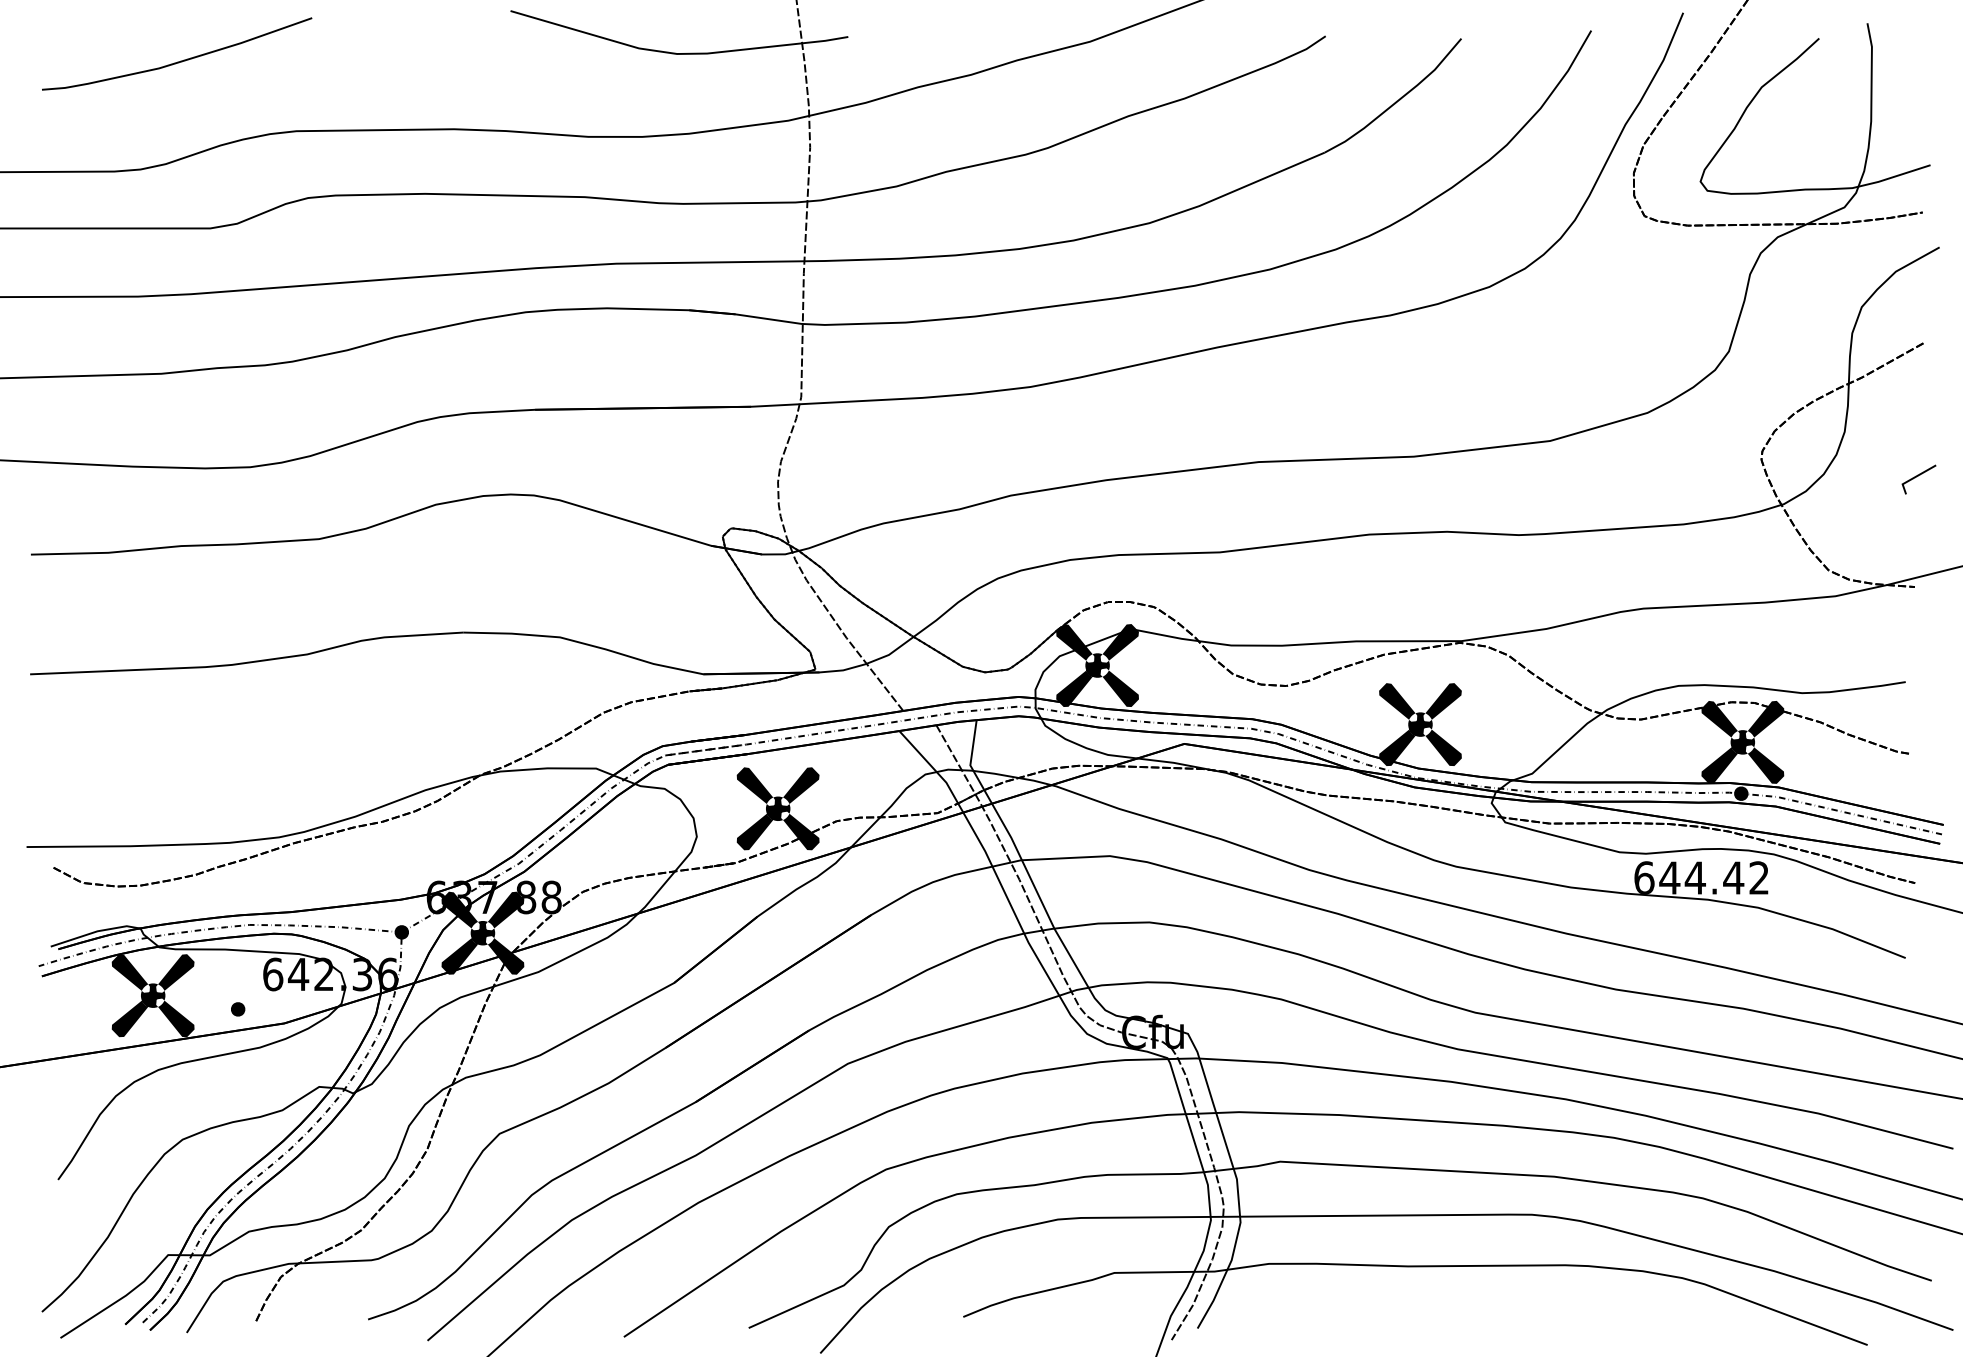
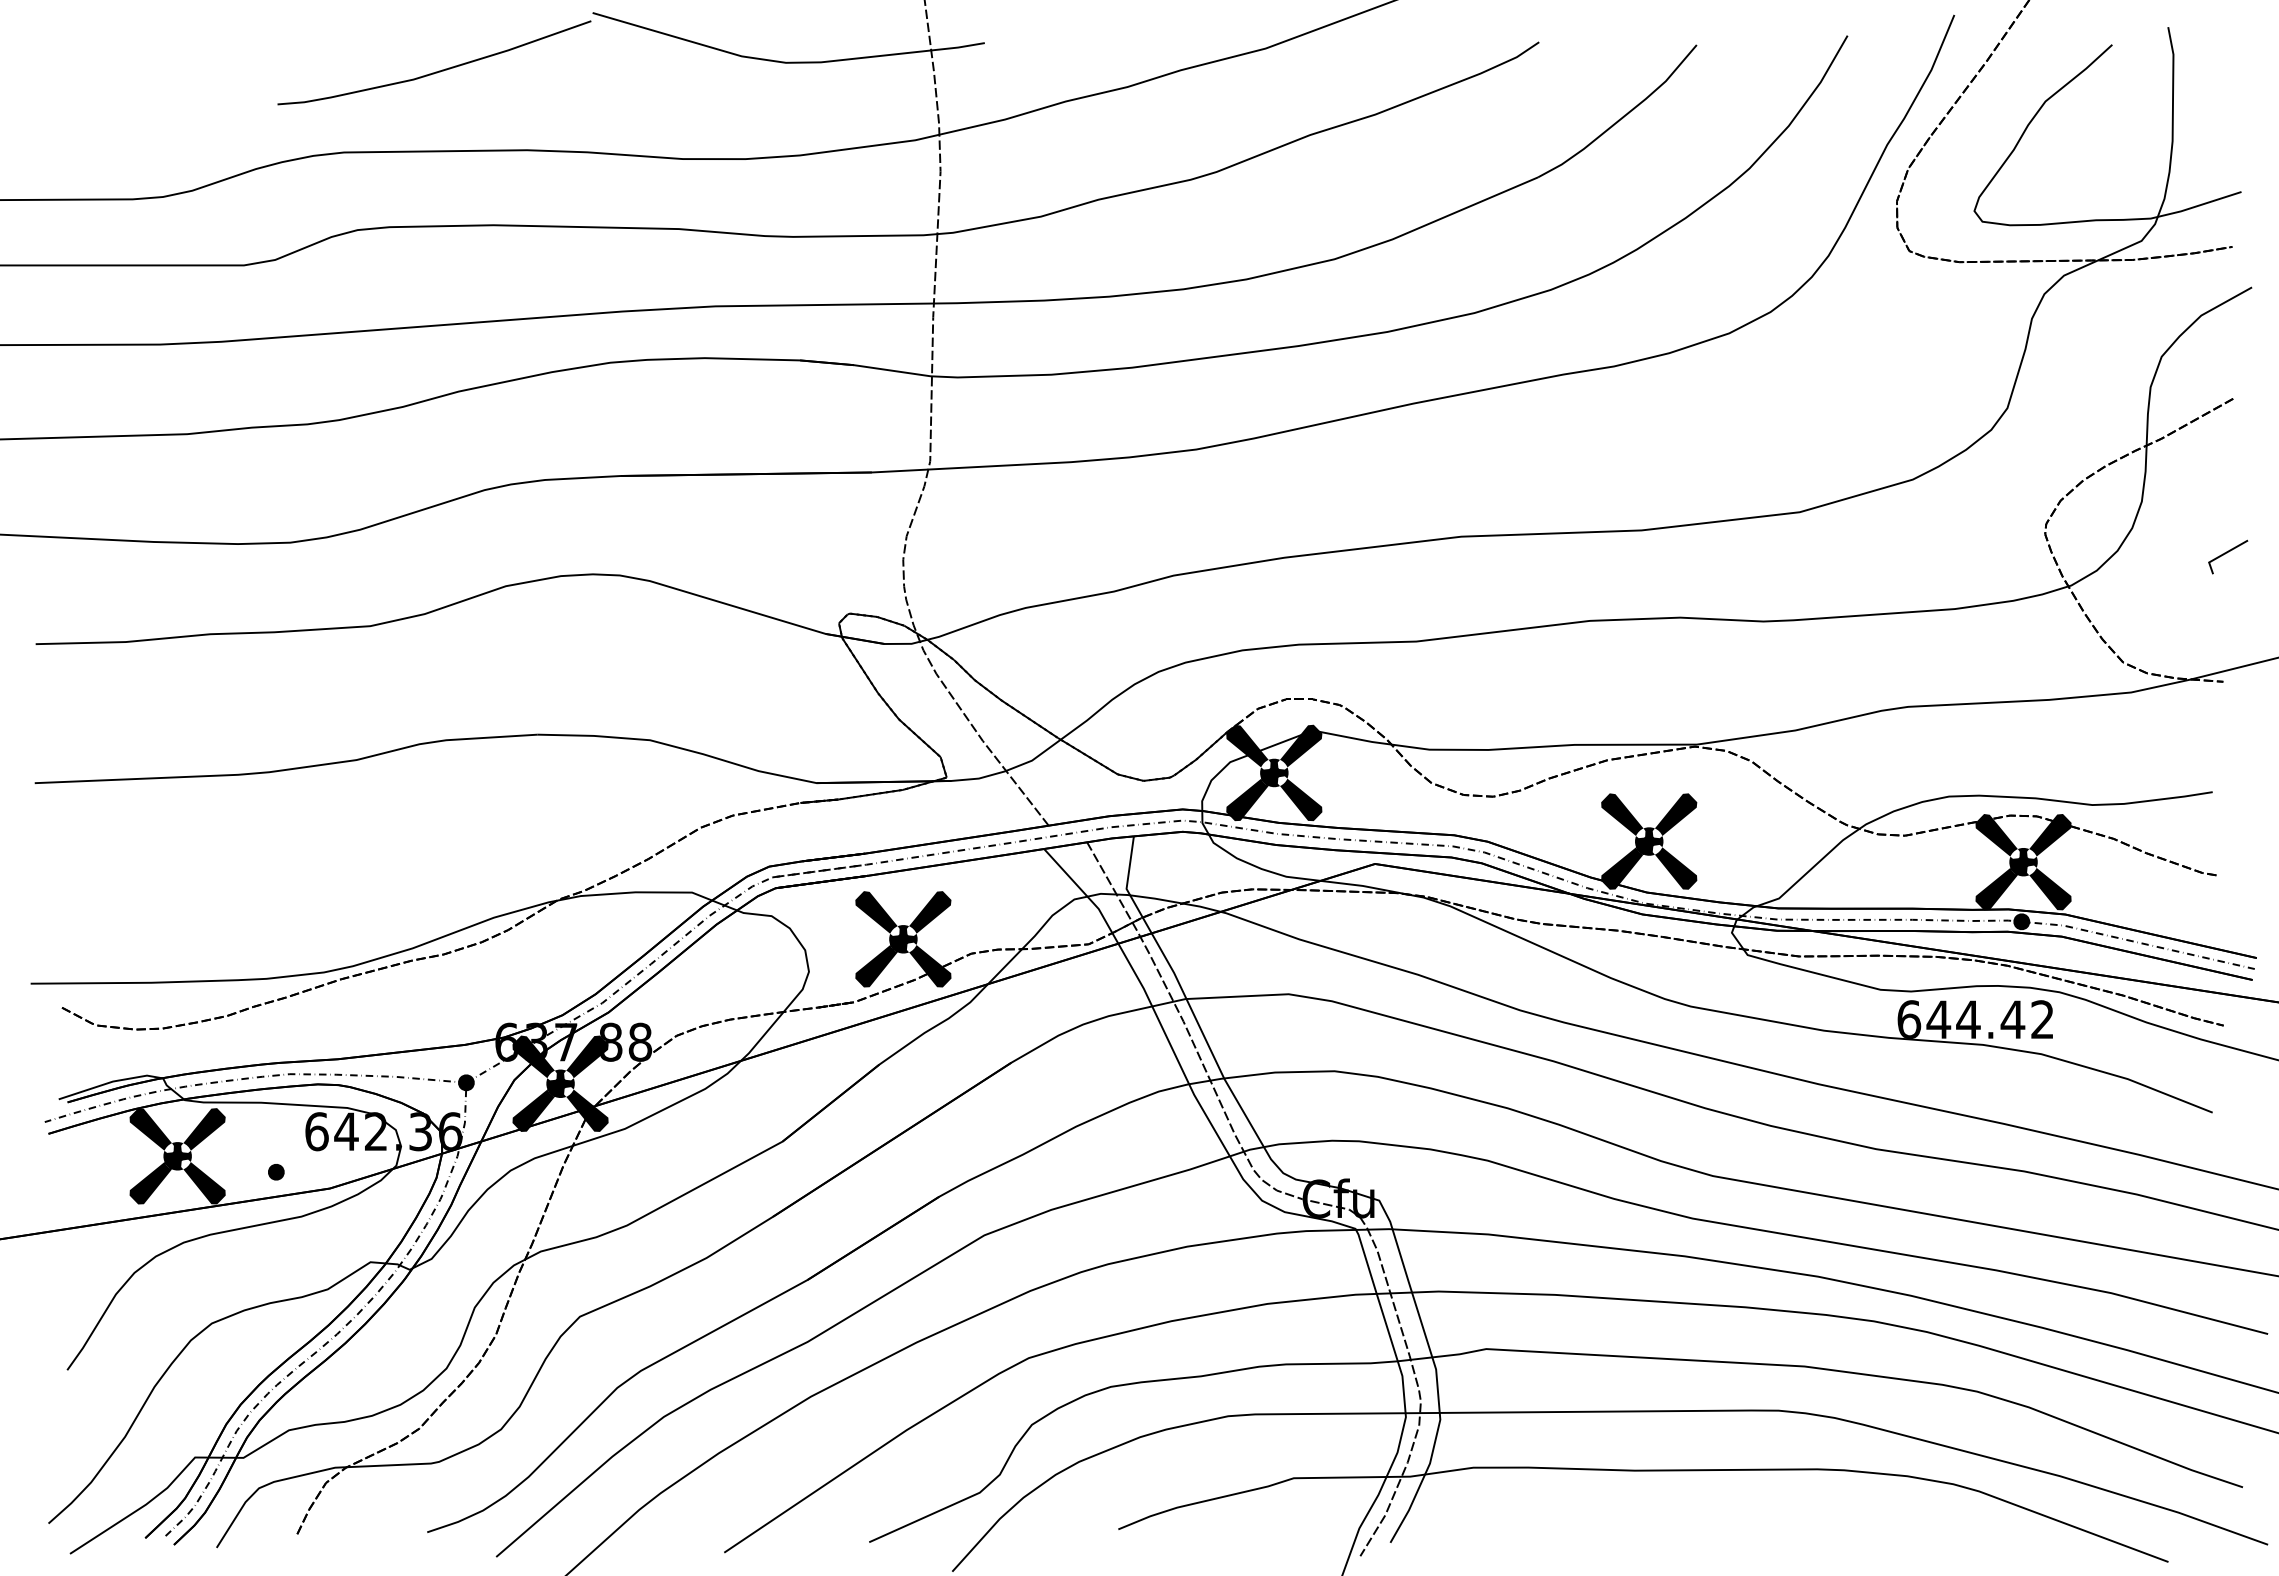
curve: (178, 61) -> (435, 71), moved

